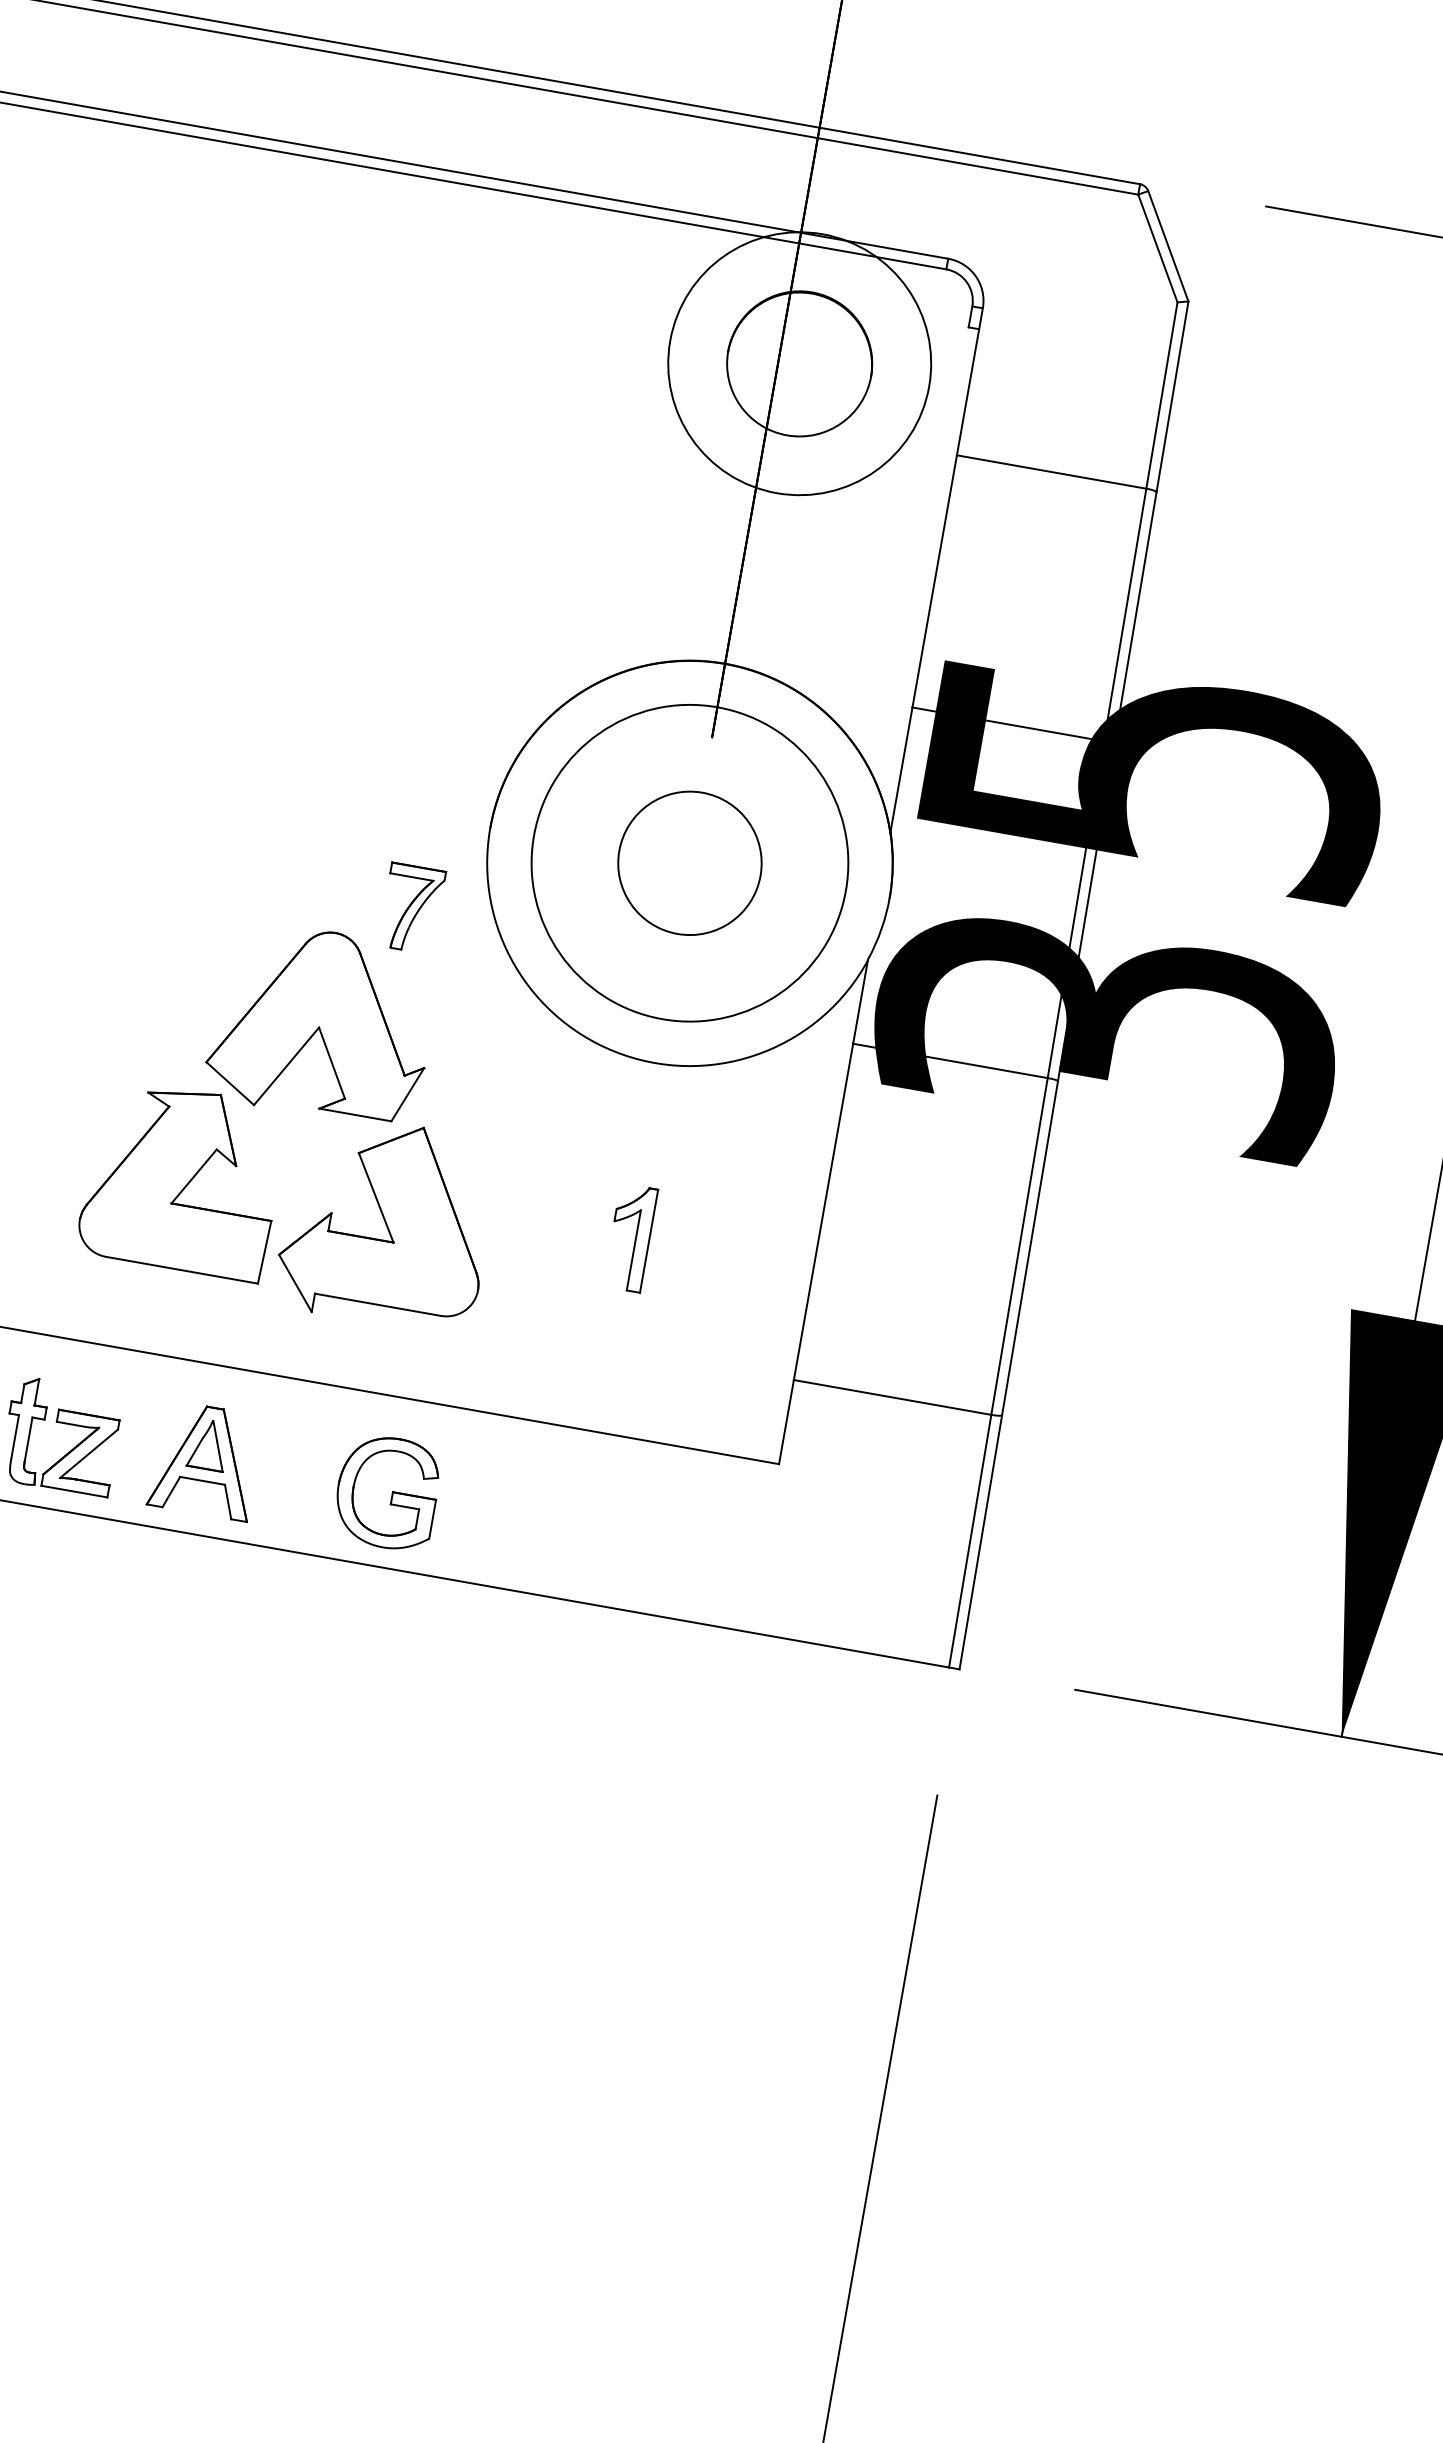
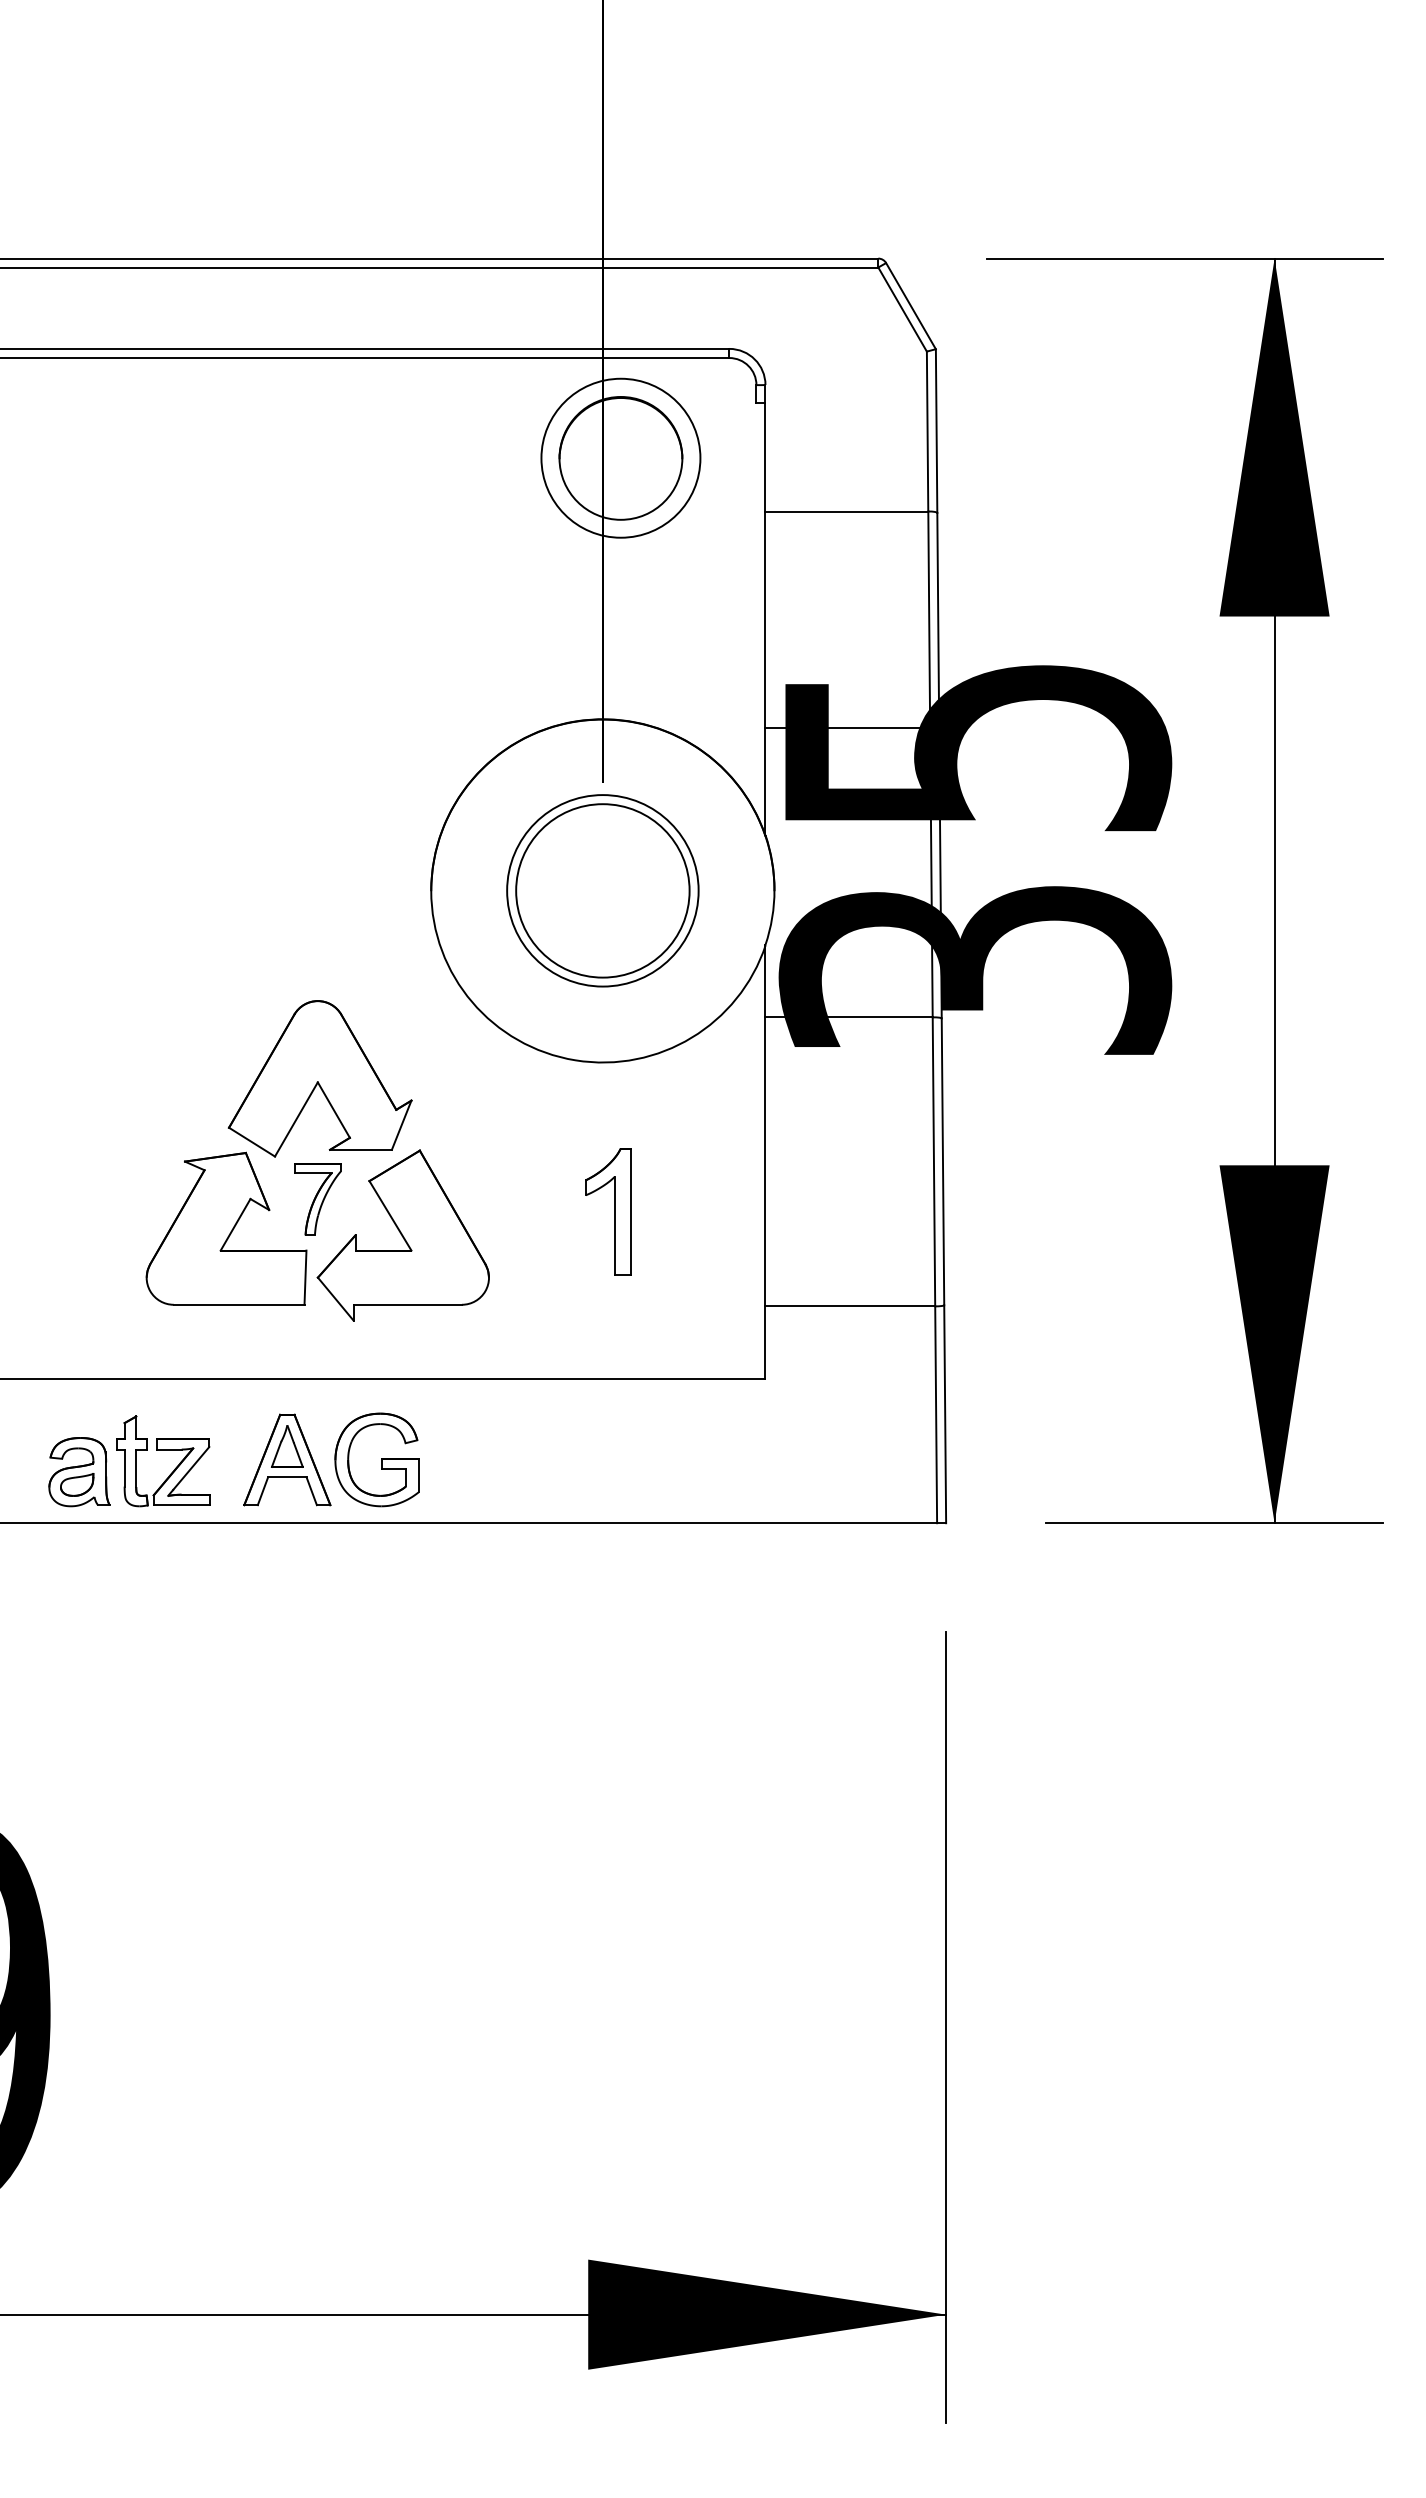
circle: (799, 362) -> (620, 457), size x0.71
circle: (689, 862) -> (602, 890), size x0.71
circle: (689, 862) -> (602, 890), size x1.43
part: (411, 908) -> (317, 1199), moved
part: (630, 1237) -> (608, 1211), size x1.43
part: (386, 1491) -> (376, 1459), moved

